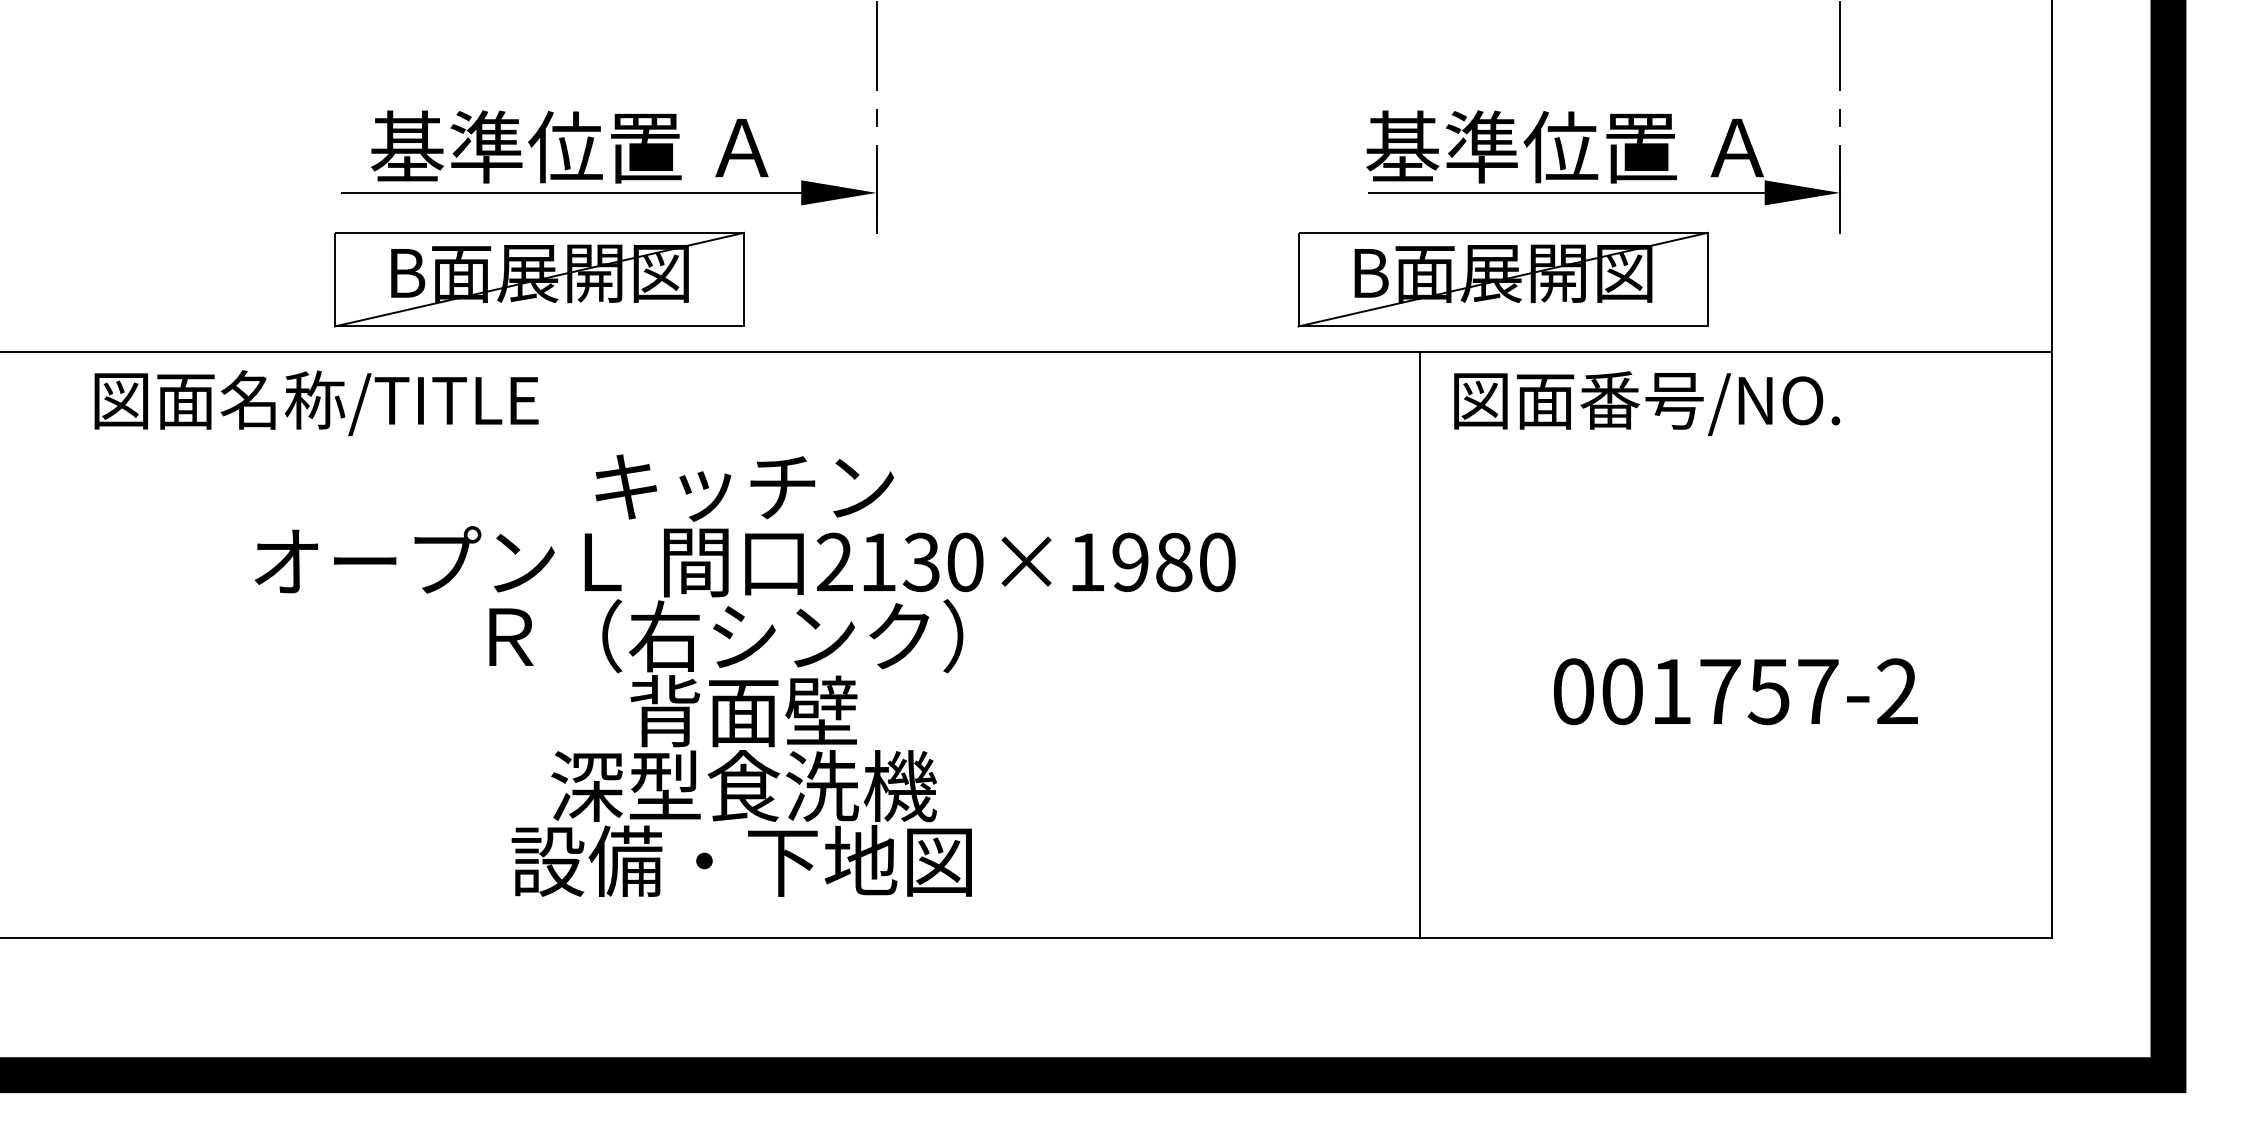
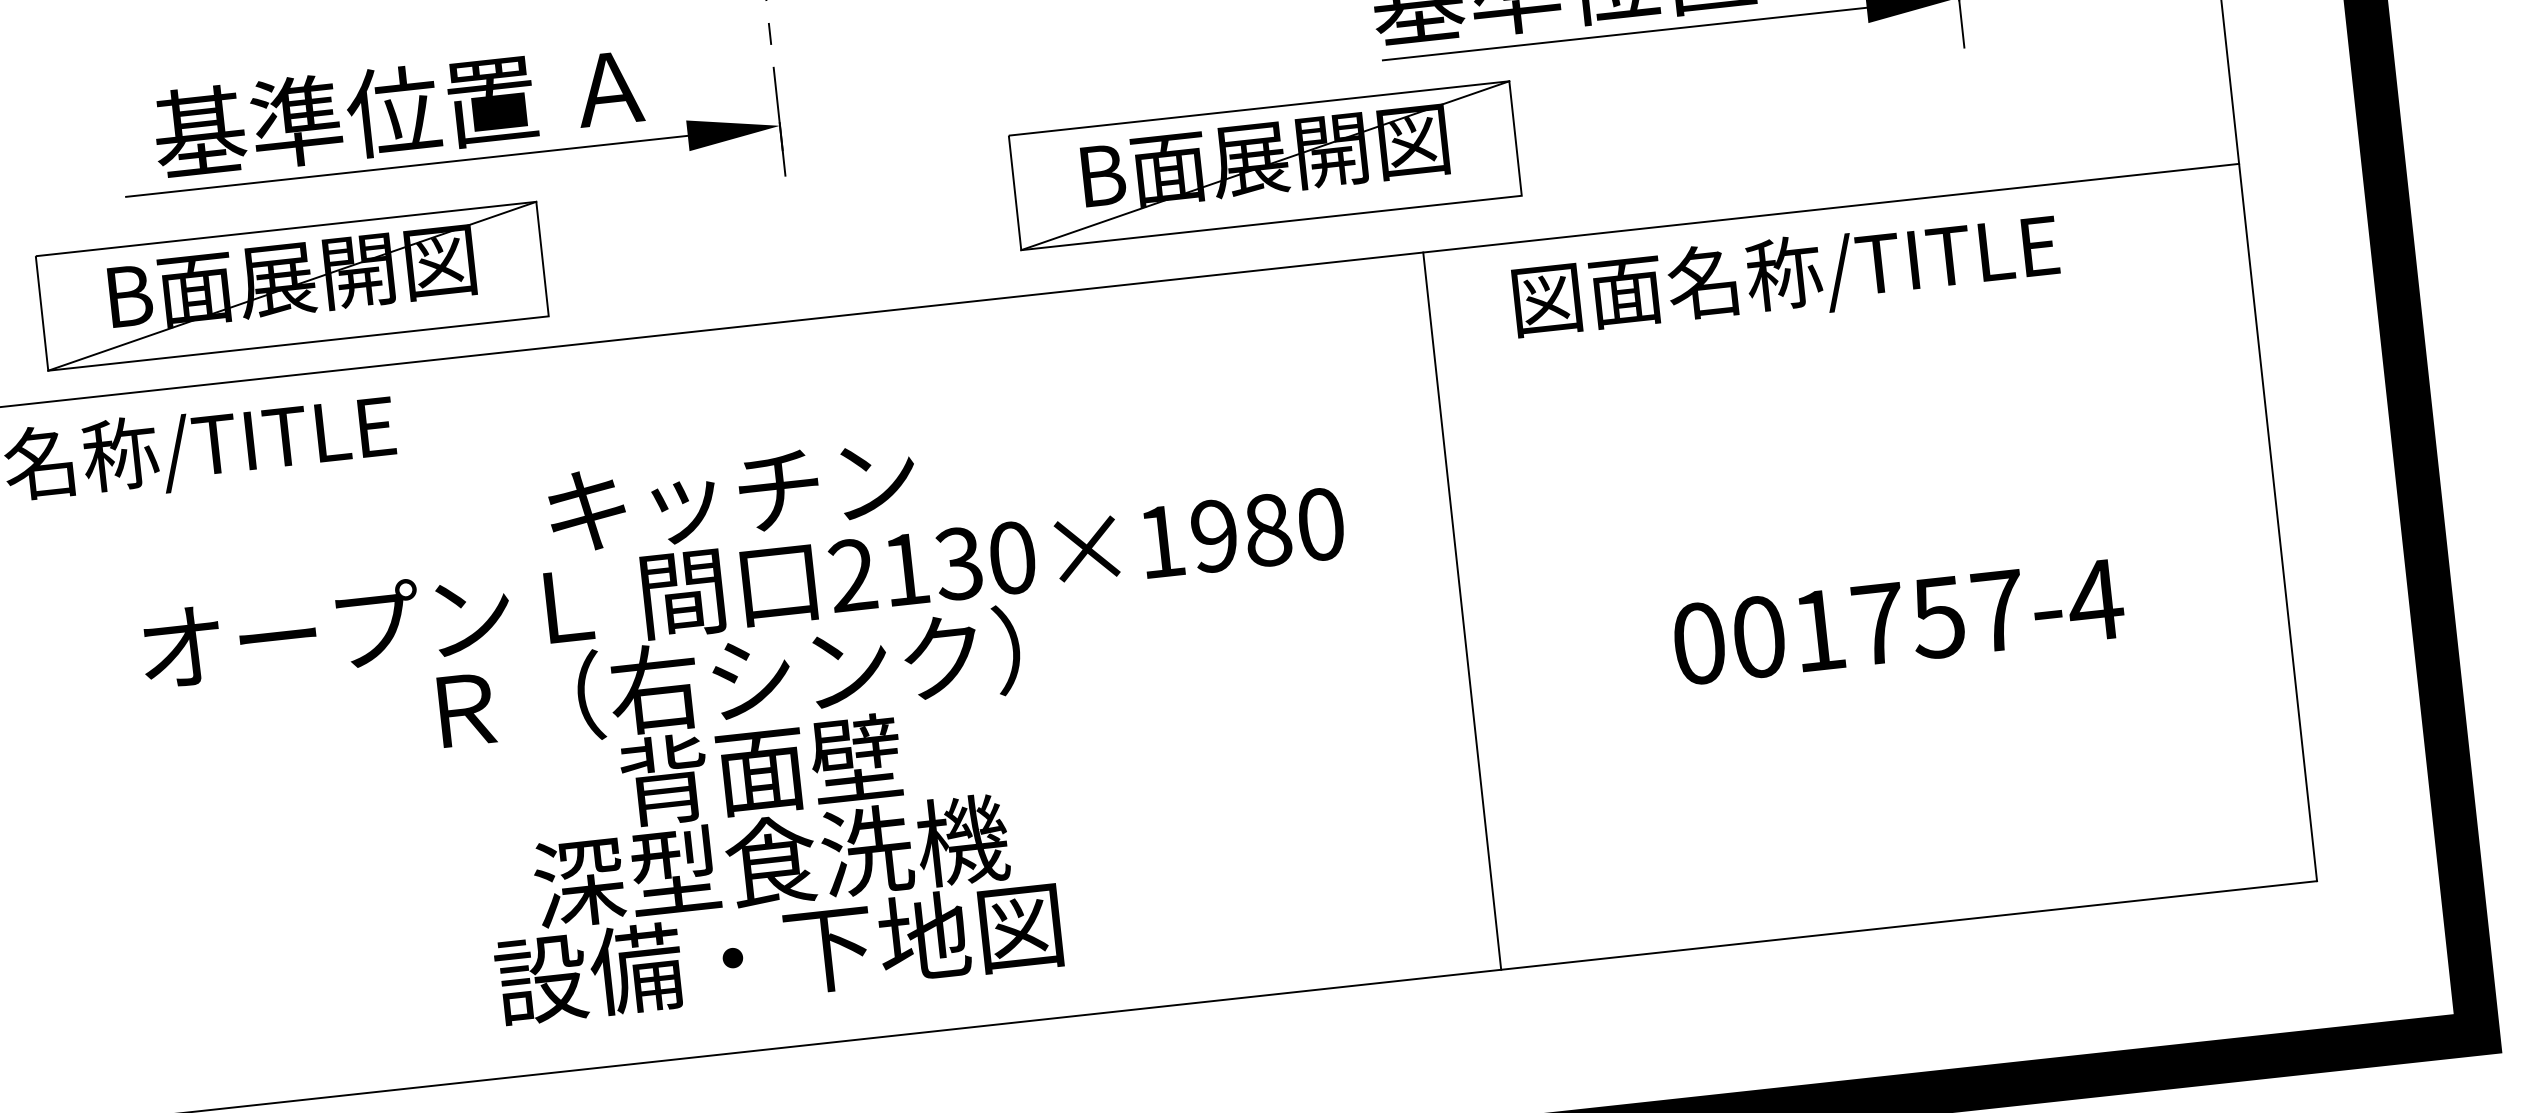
part: (539, 279) -> (292, 286), moved
part: (1502, 279) -> (1264, 165), moved
text: (1739, 399) -> (1863, 263), 図面番号/NO. -> 図面名称/TITLE
line: (1420, 644) -> (1462, 610), moved
text: (744, 675) -> (757, 725), moved
text: (1897, 690) -> (2095, 599), 001757-2 -> 001757-4

